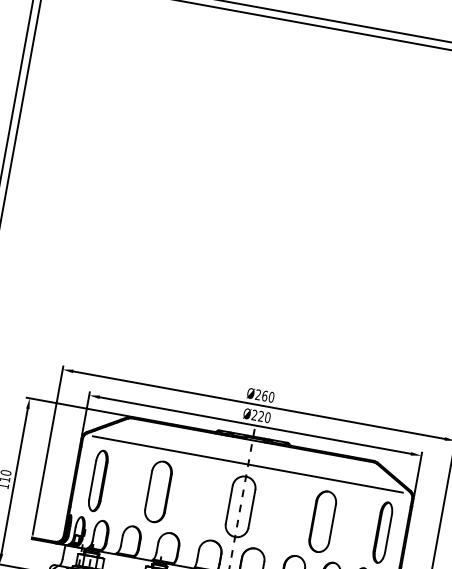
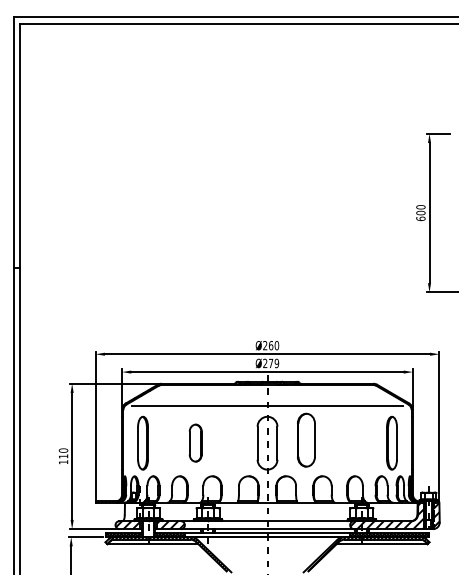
text: (263, 416) -> (273, 363), Ø220 -> Ø279
part: (158, 491) -> (195, 442), size x0.7
part: (322, 520) -> (306, 439), moved

